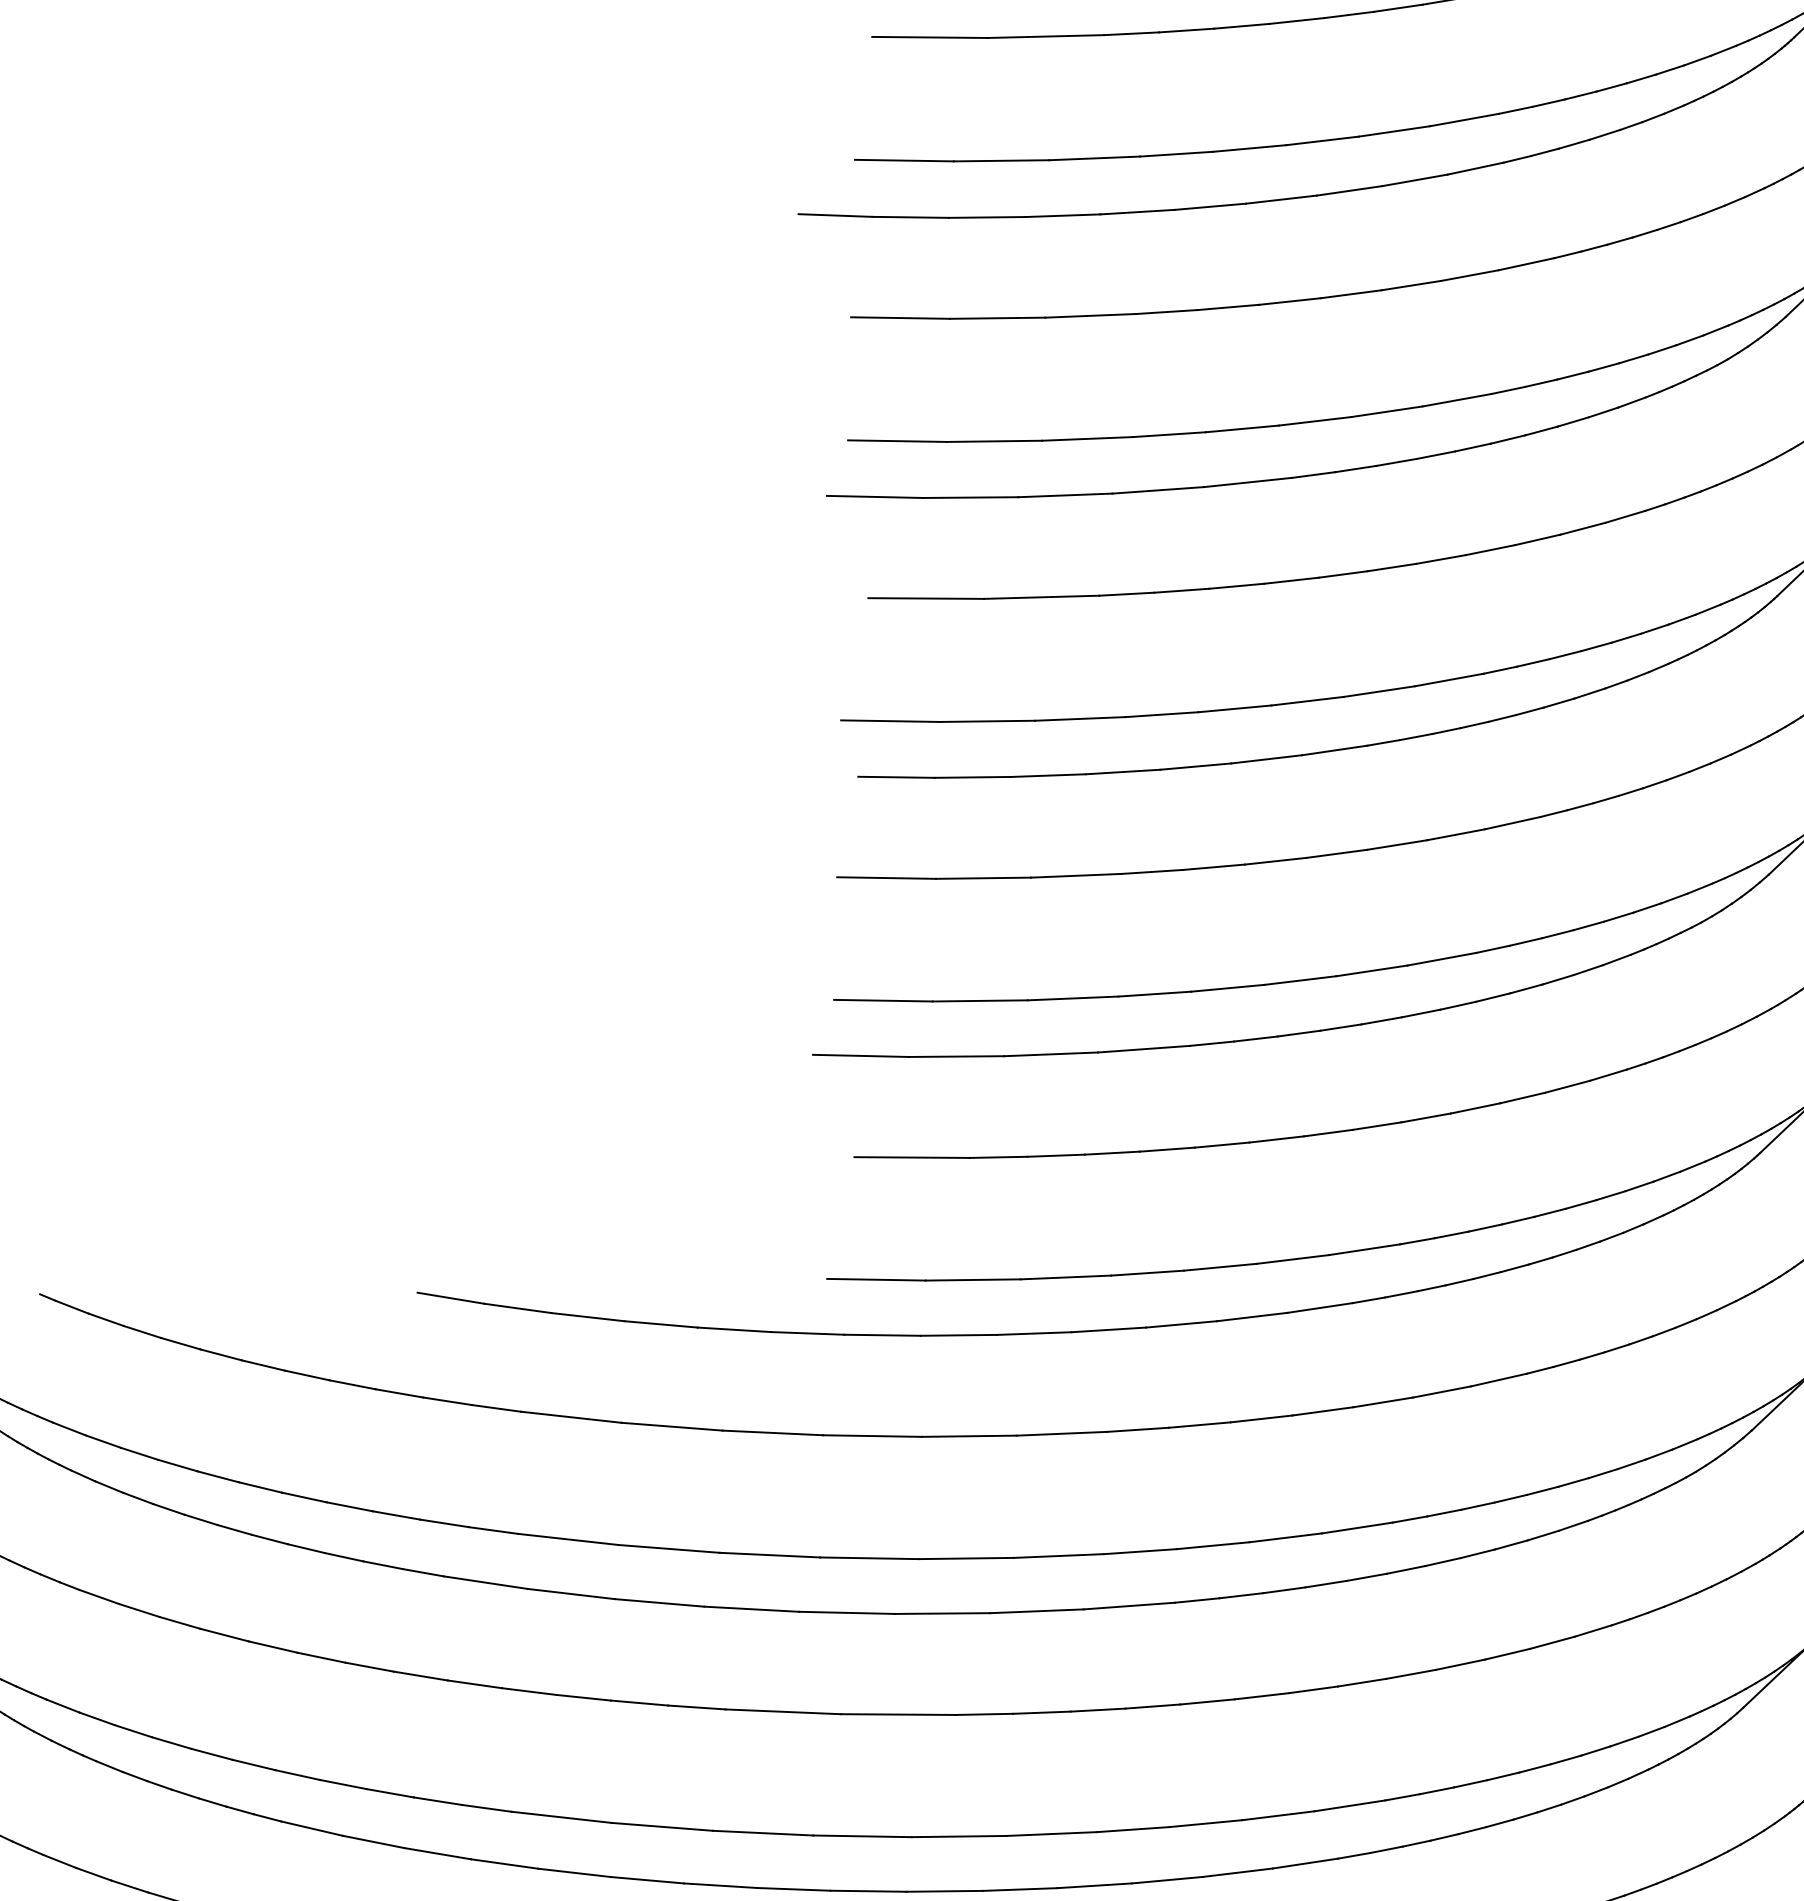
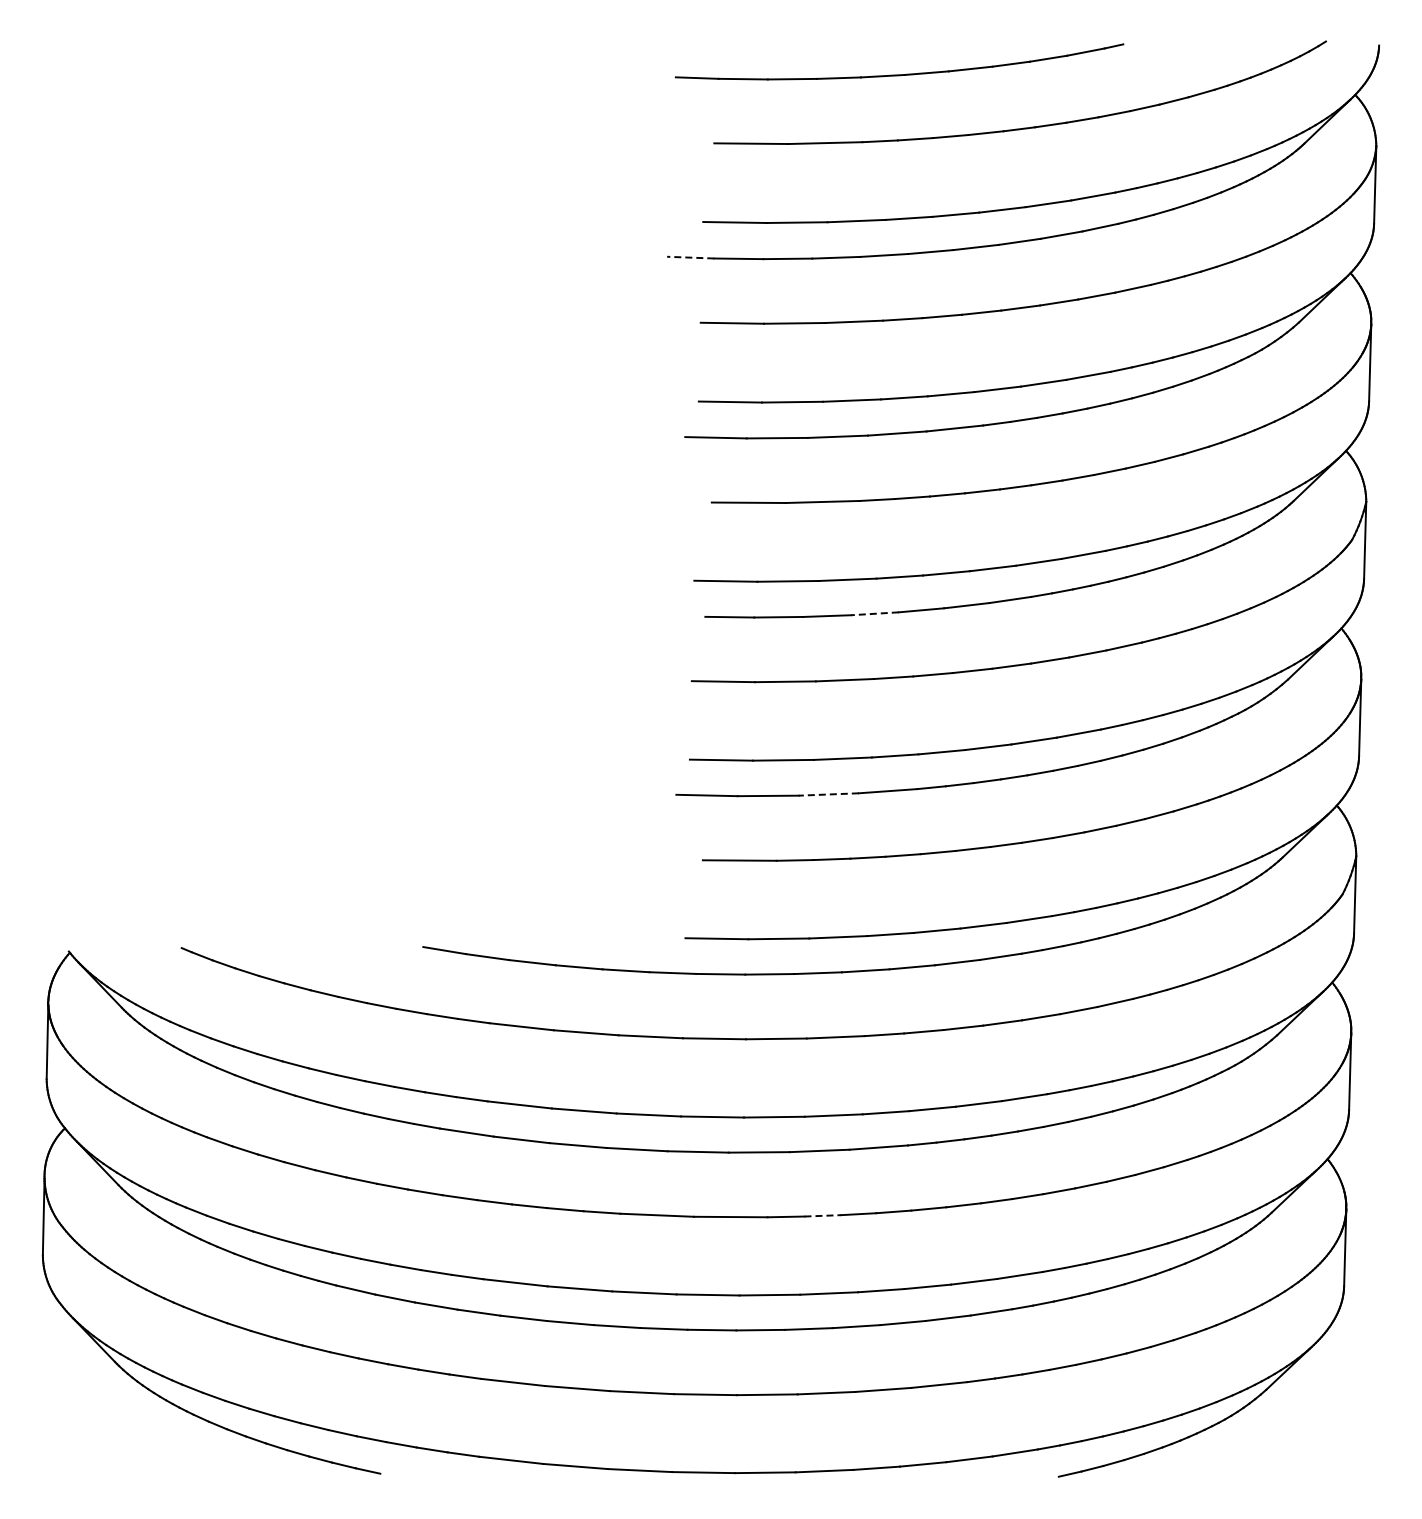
line: (835, 215) -> (690, 257), solid -> dashed
line: (1122, 771) -> (874, 613), solid -> dashed
line: (1050, 1054) -> (828, 794), solid -> dashed
line: (1042, 1712) -> (823, 1215), solid -> dashed

